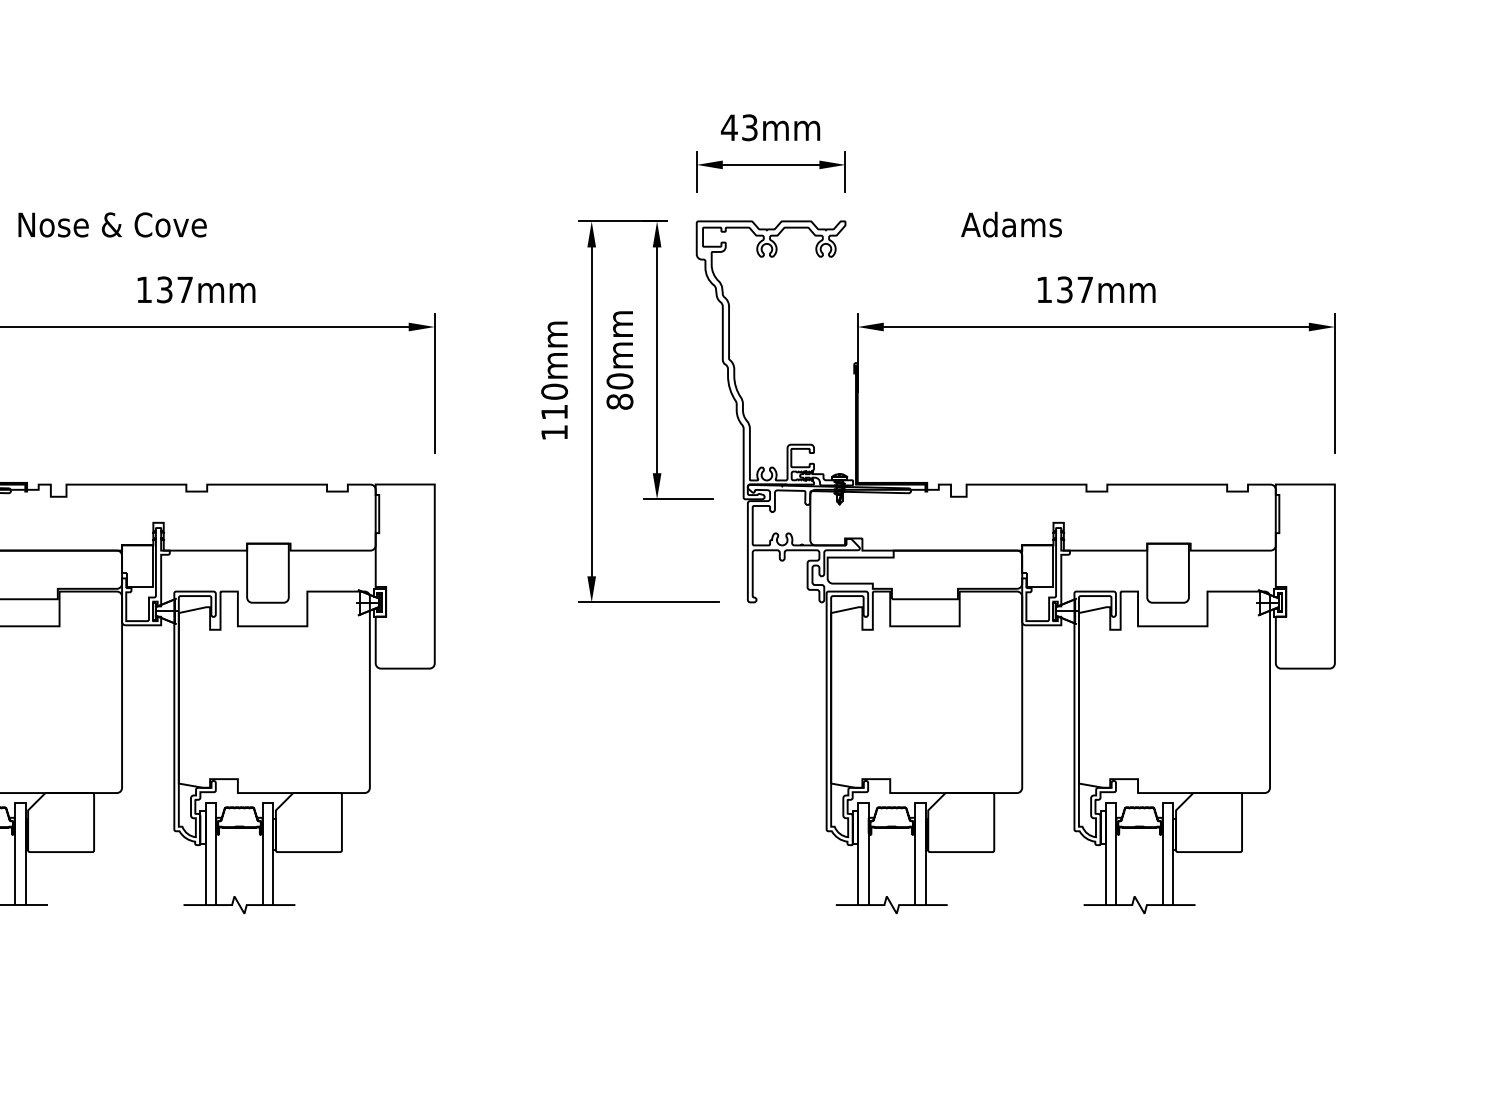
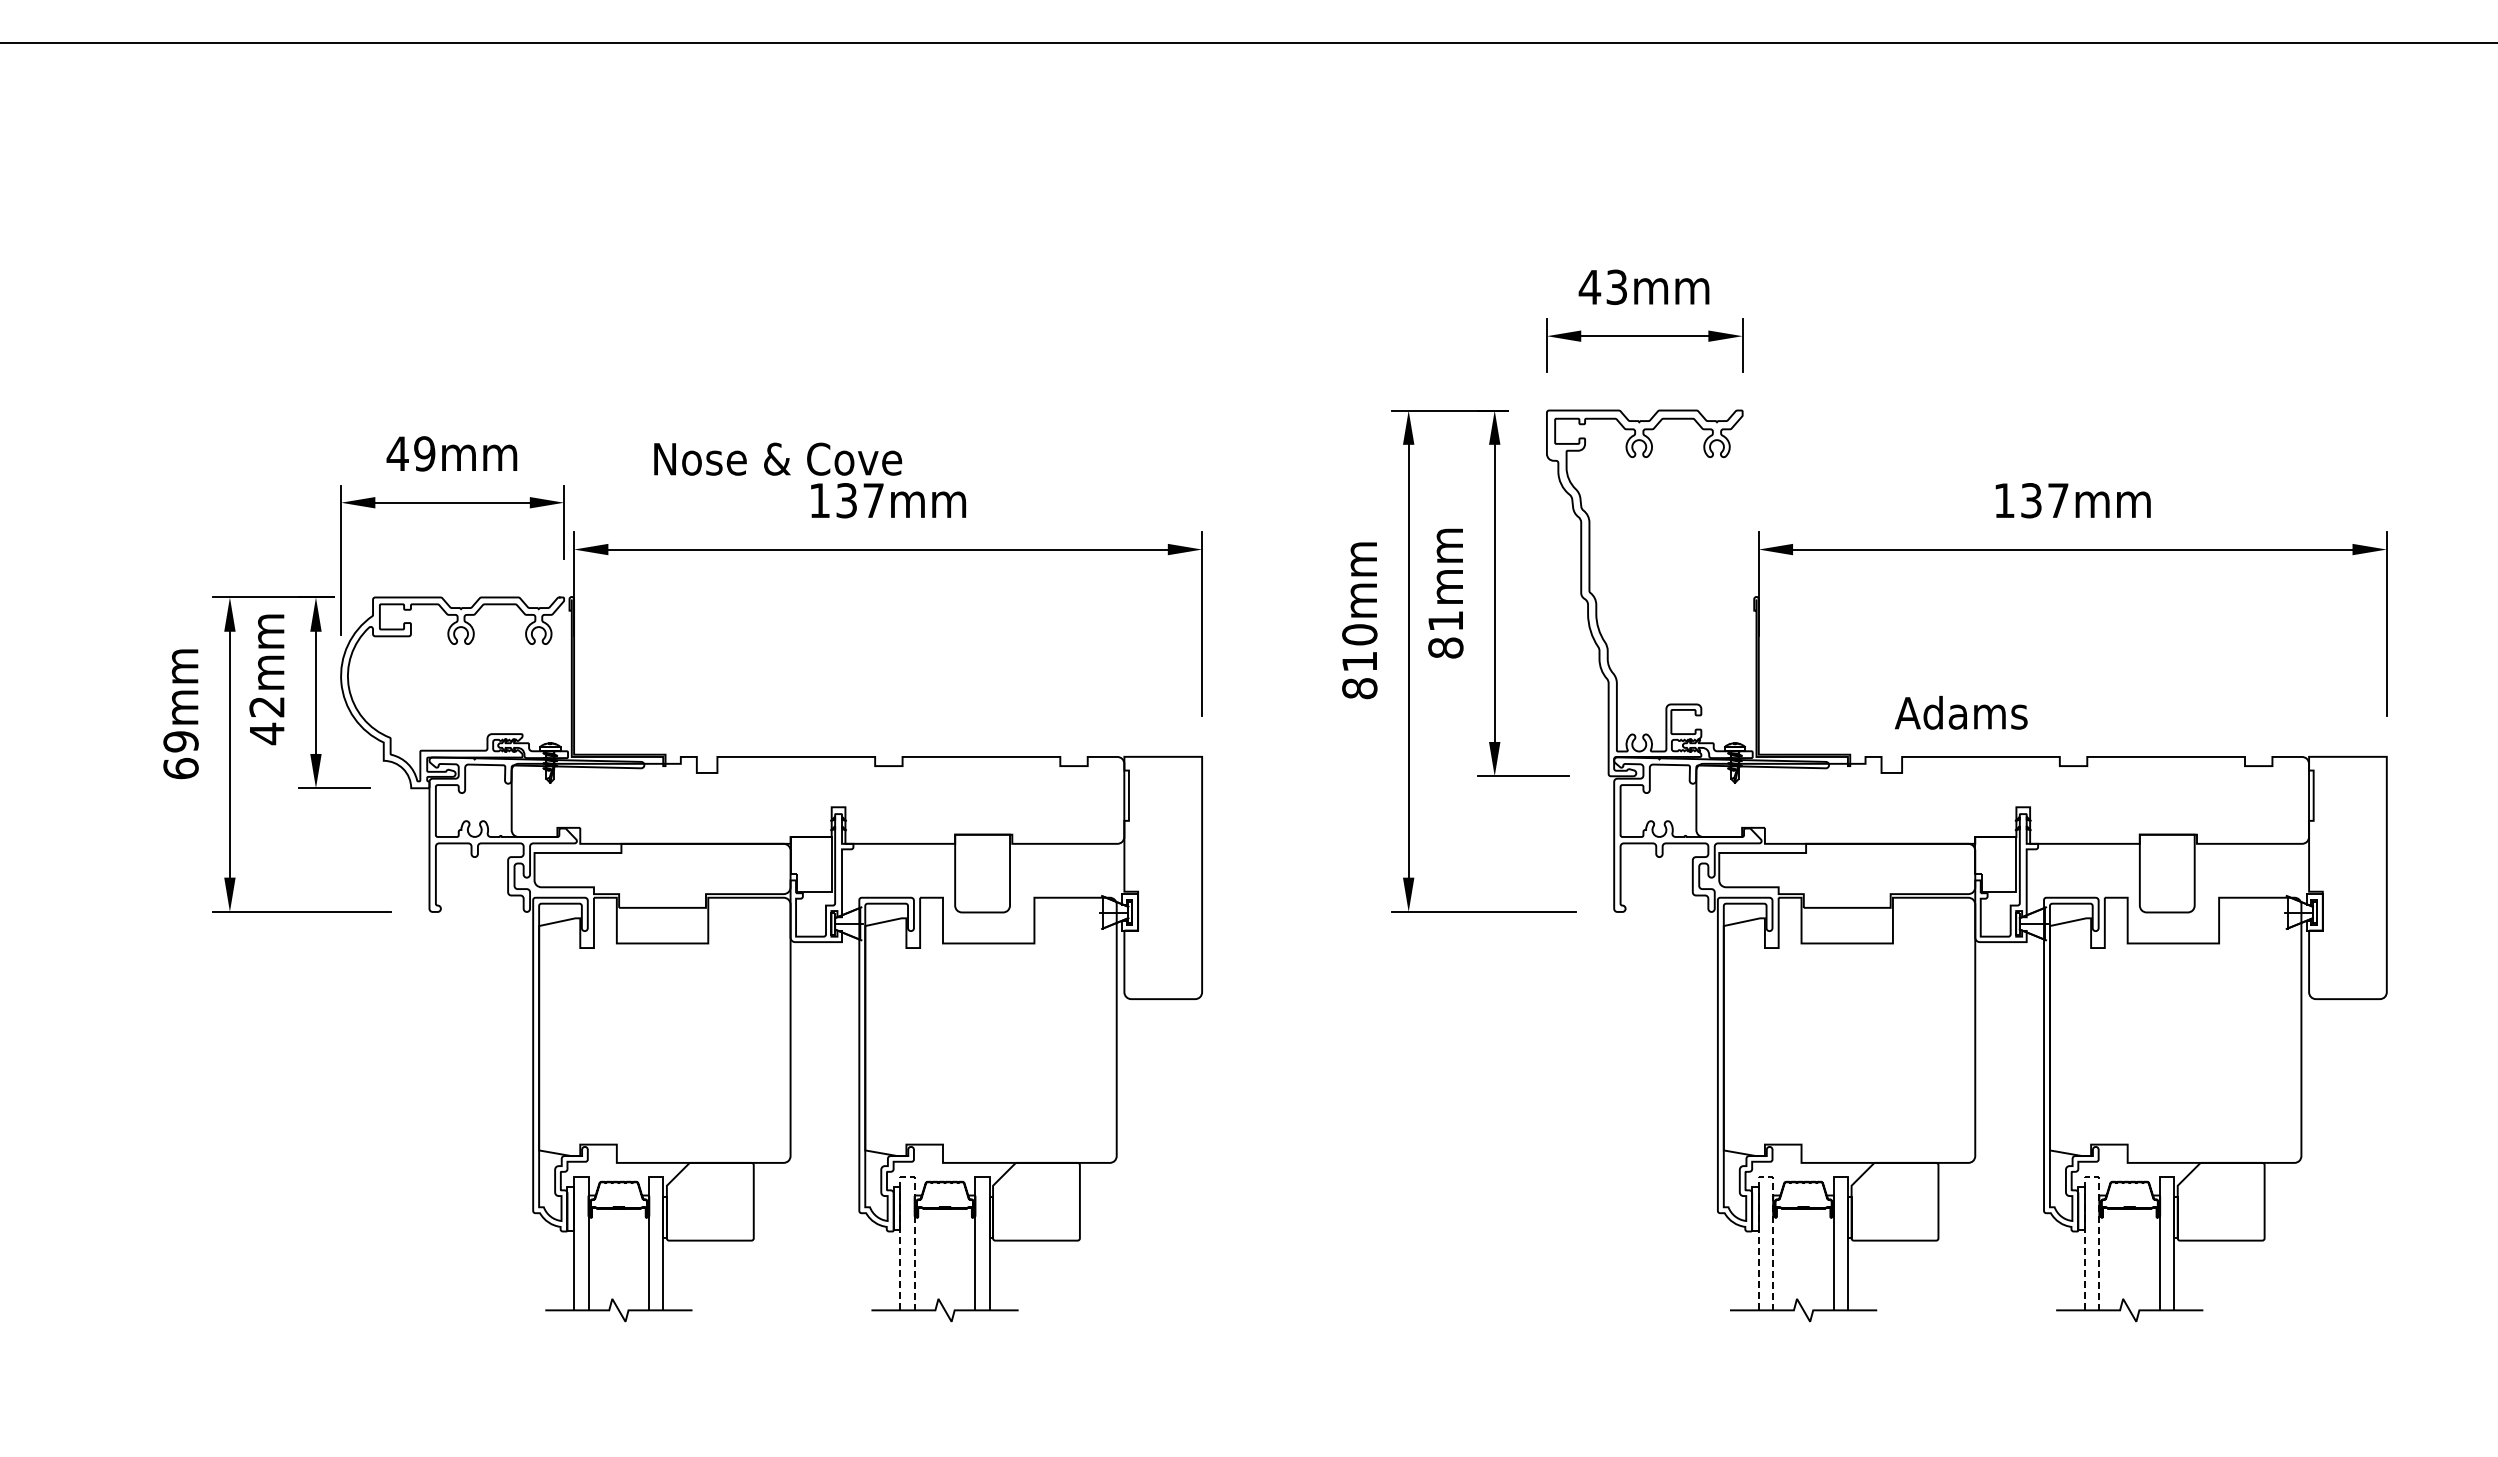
text: (112, 224) -> (778, 458), moved
text: (1011, 224) -> (1961, 712), moved
text: (619, 380) -> (1445, 620), 80mm -> 81mm
text: (554, 432) -> (1359, 688), 110mm -> 810mm
line: (211, 803) -> (908, 1176), solid -> dashed
line: (863, 803) -> (1766, 1176), solid -> dashed
line: (1111, 803) -> (2092, 1176), solid -> dashed

